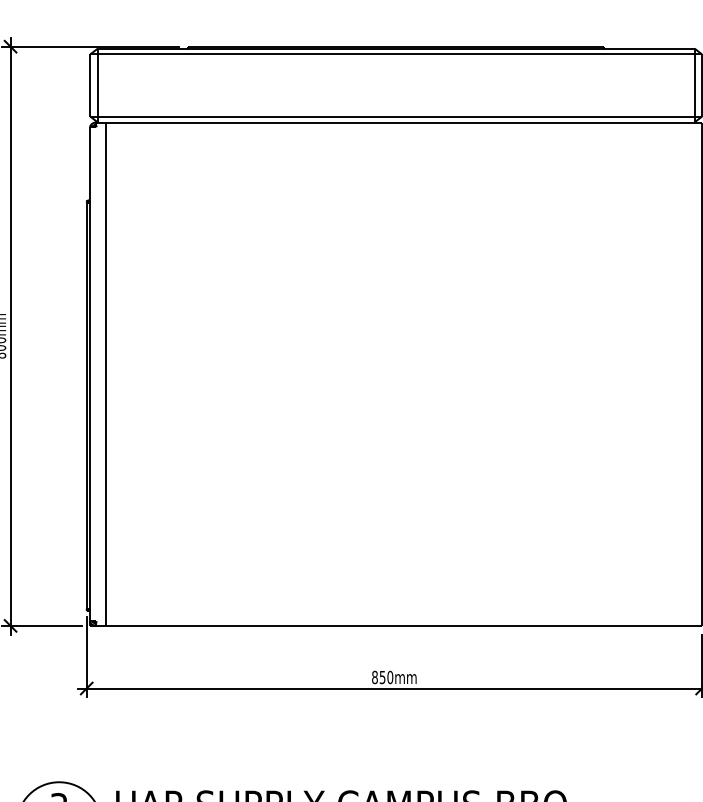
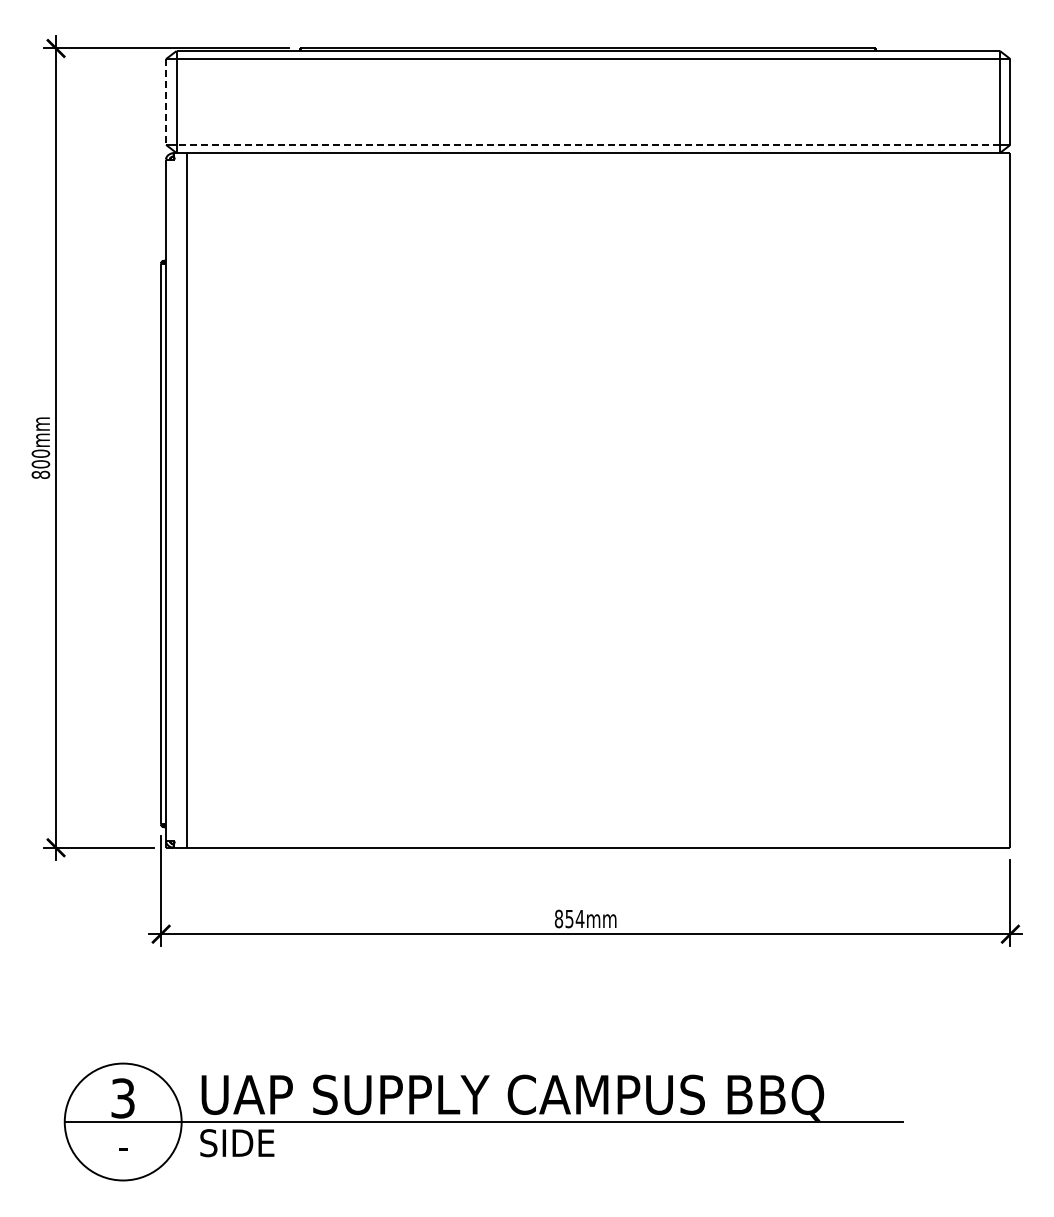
line: (90, 85) -> (166, 102), solid -> dashed
line: (396, 116) -> (588, 144), solid -> dashed
text: (389, 677) -> (579, 918), 850mm -> 854mm

